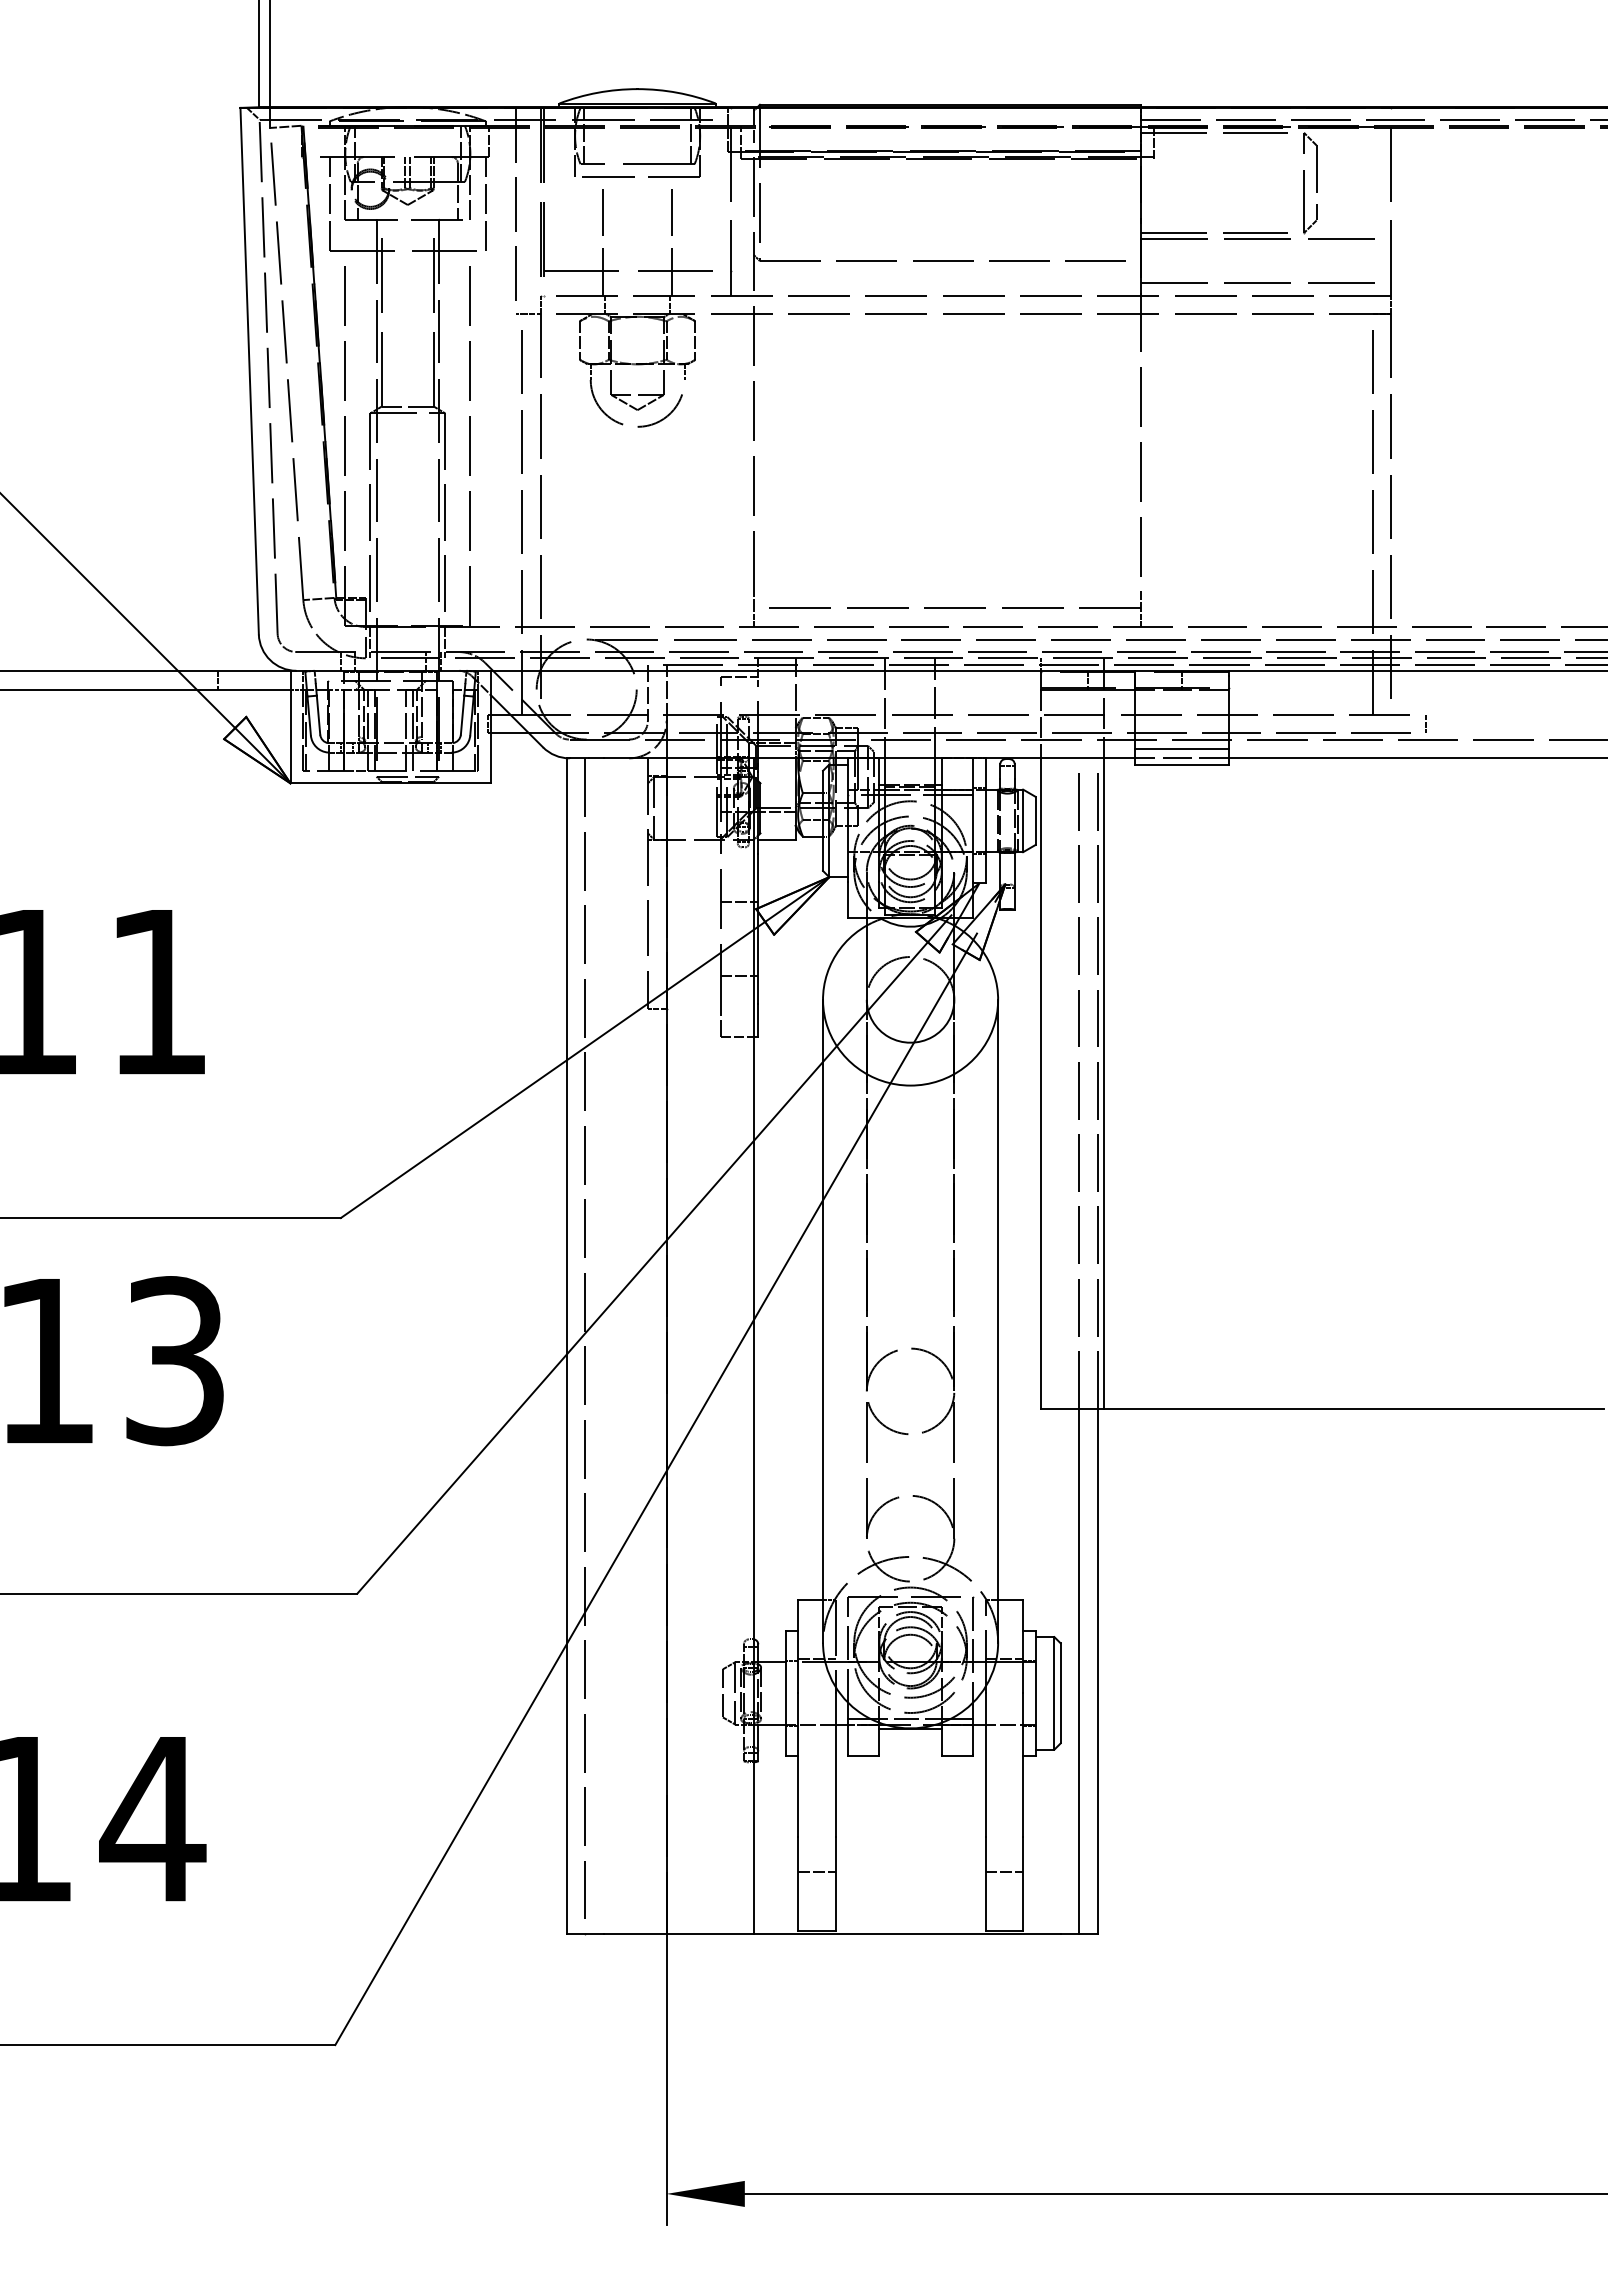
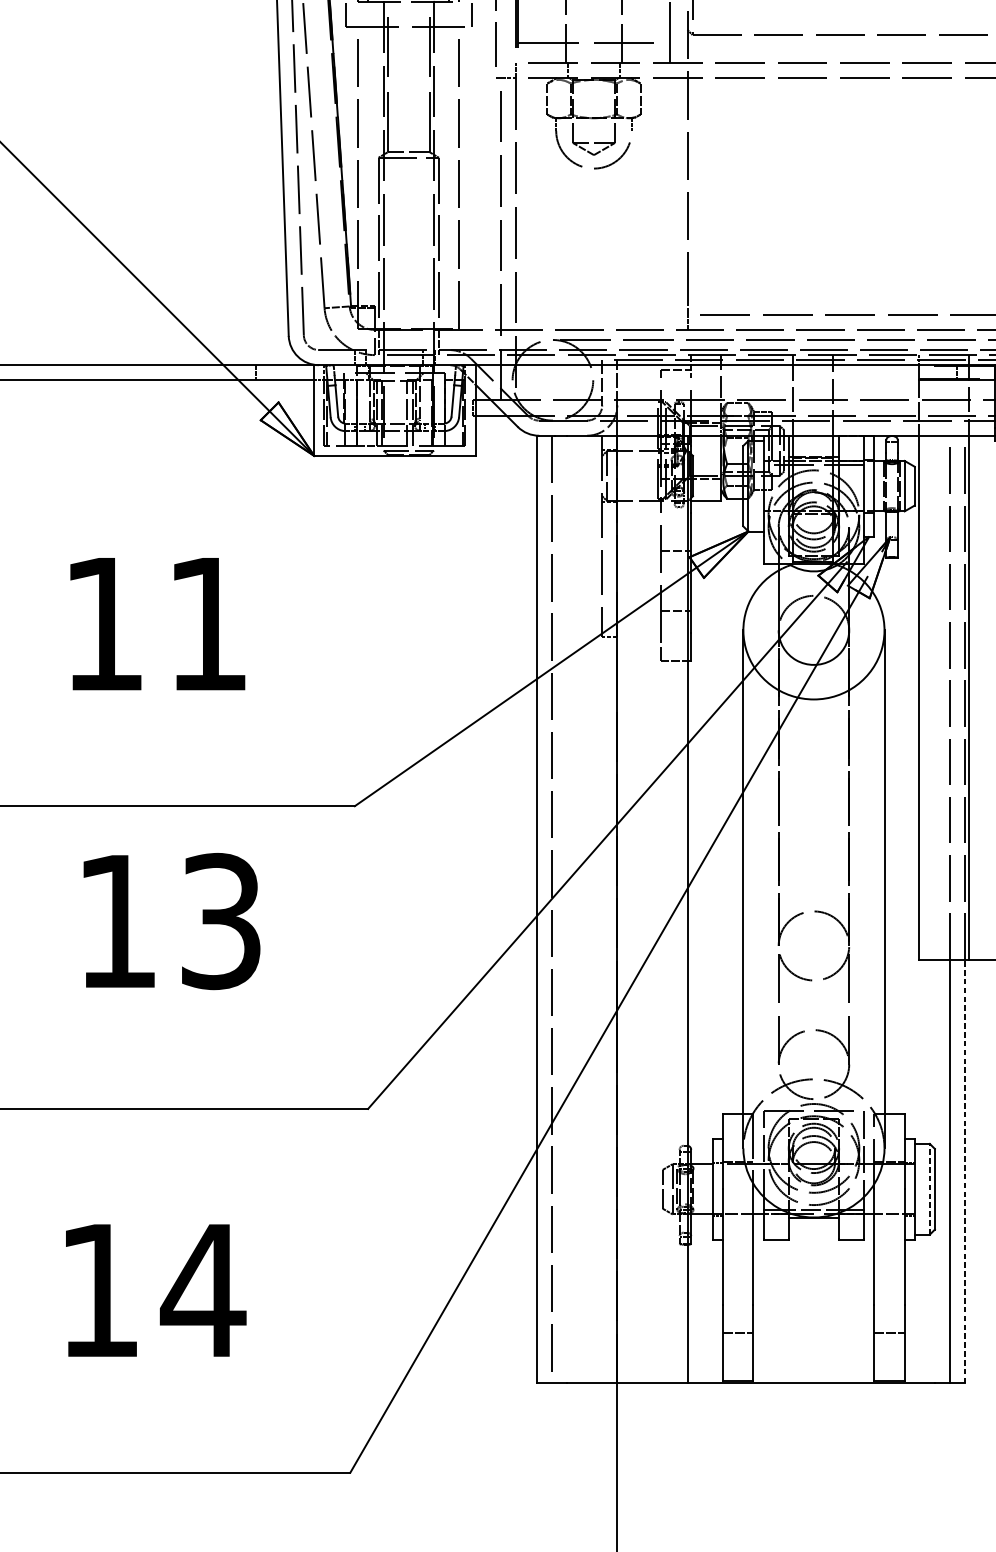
line: (1098, 1671) -> (965, 1171), solid -> dashed
line: (1054, 1692) -> (929, 1188), solid -> dashed

